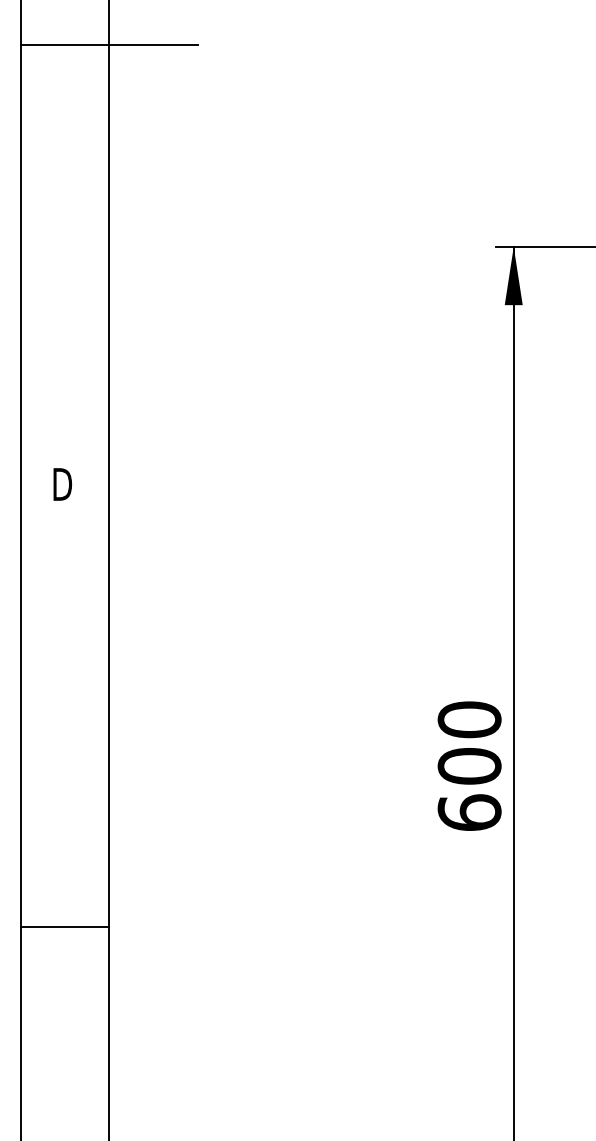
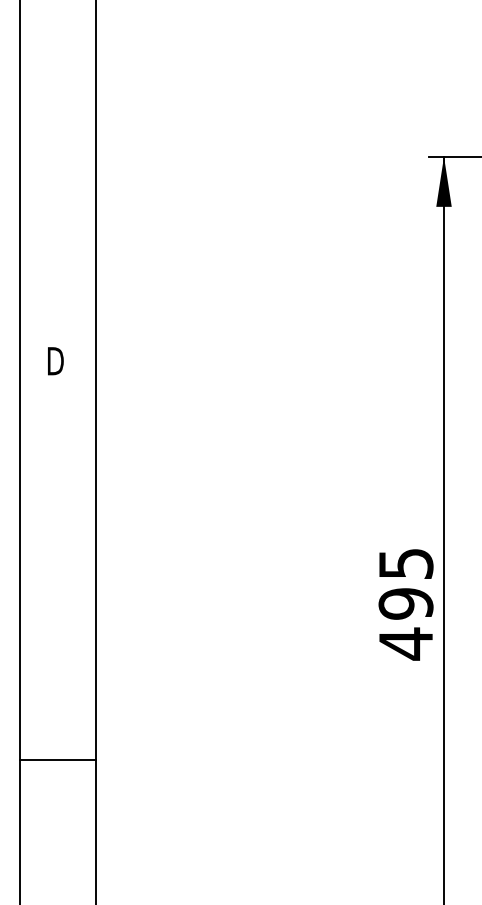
text: (469, 766) -> (405, 603), 600 -> 495
line: (65, 927) -> (58, 759), moved

